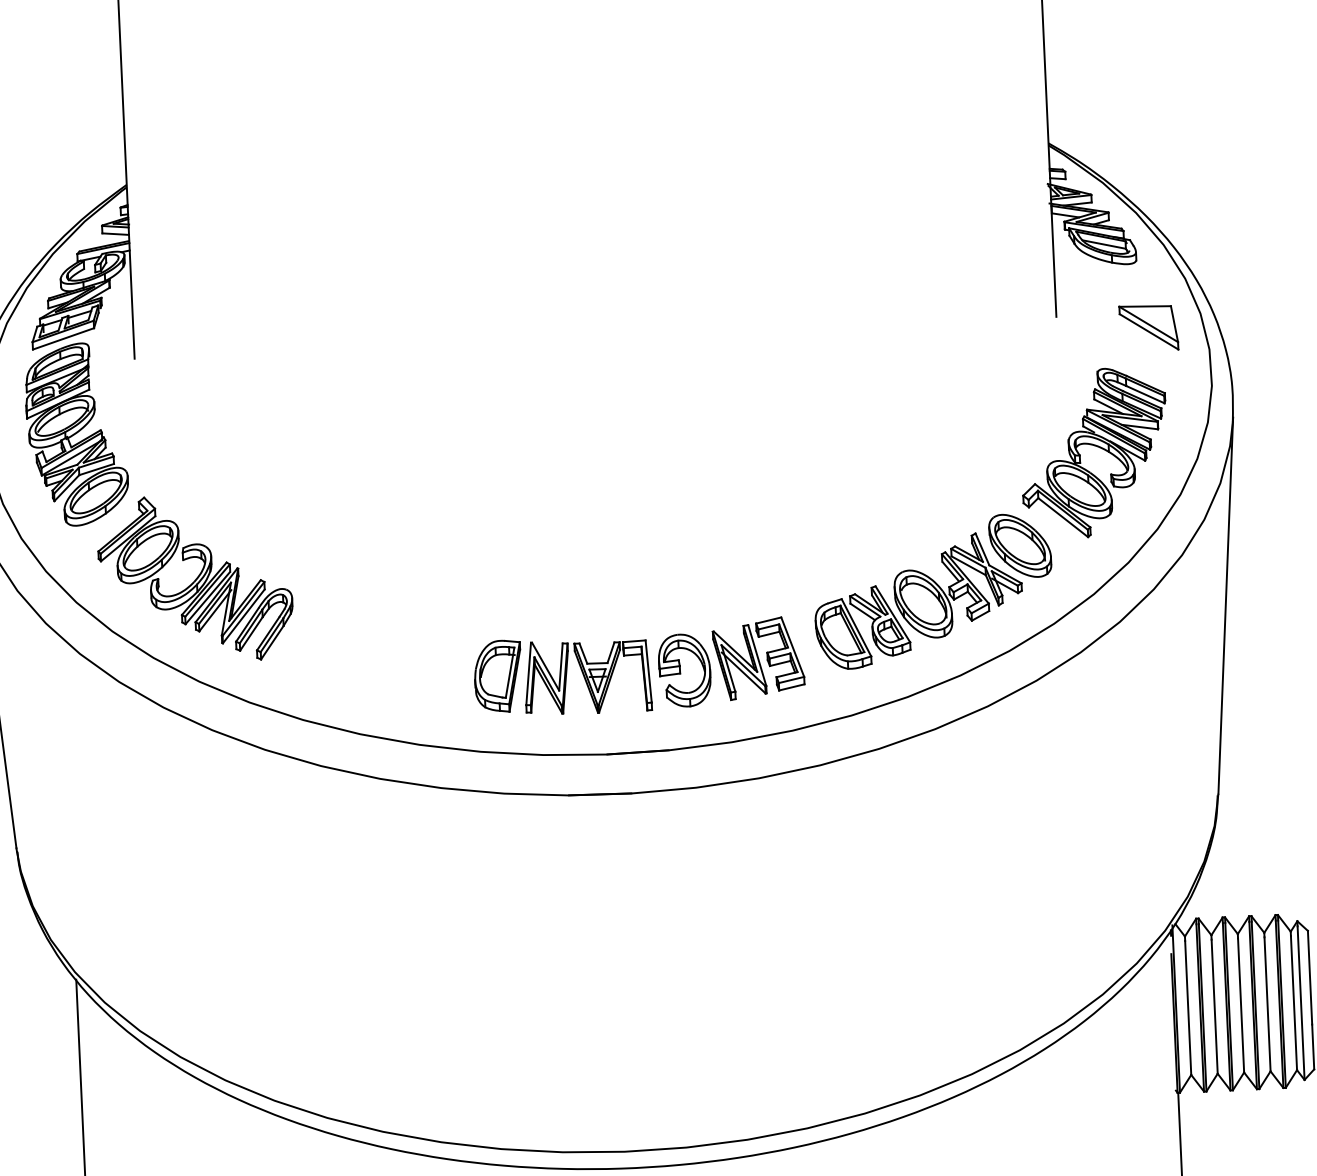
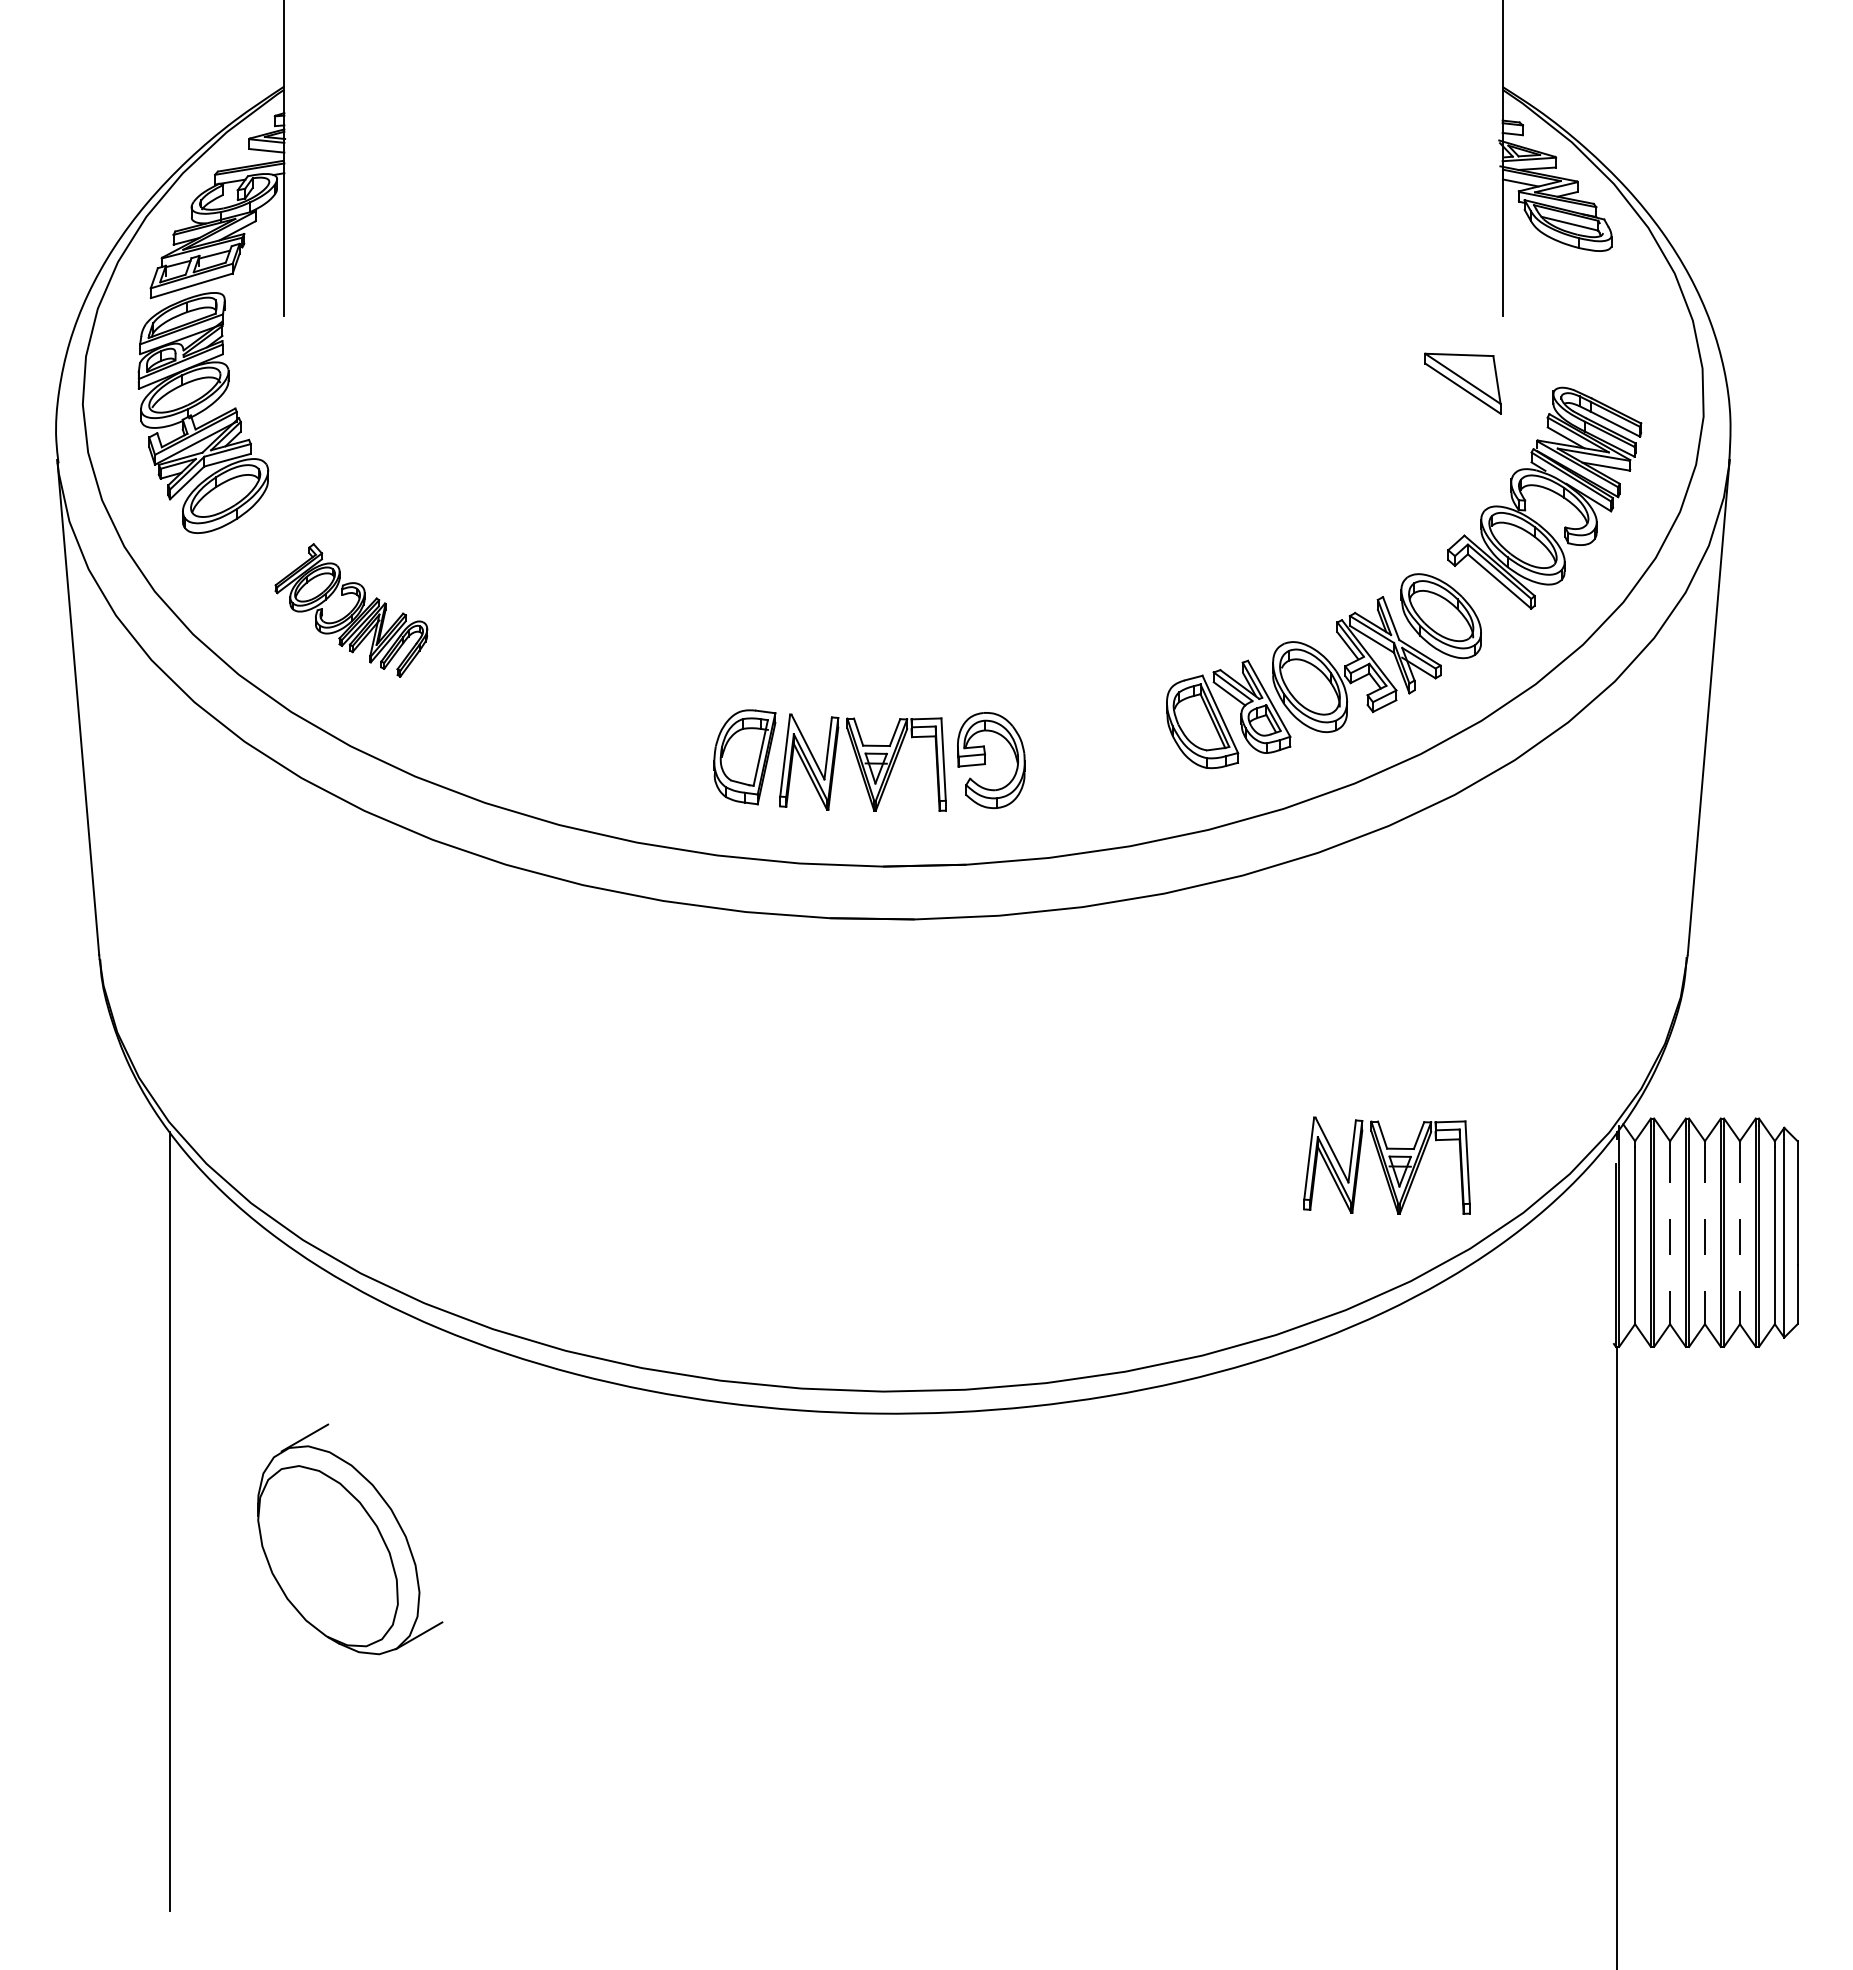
part: (1148, 328) -> (1462, 383), moved
part: (195, 579) -> (351, 610), size x0.6
part: (758, 658) -> (1089, 749), removed
part: (997, 963) -> (1386, 1165), added
line: (1267, 1004) -> (1739, 1235), solid -> dashed
line: (1240, 1005) -> (1704, 1235), solid -> dashed
line: (1214, 1006) -> (1670, 1235), solid -> dashed

